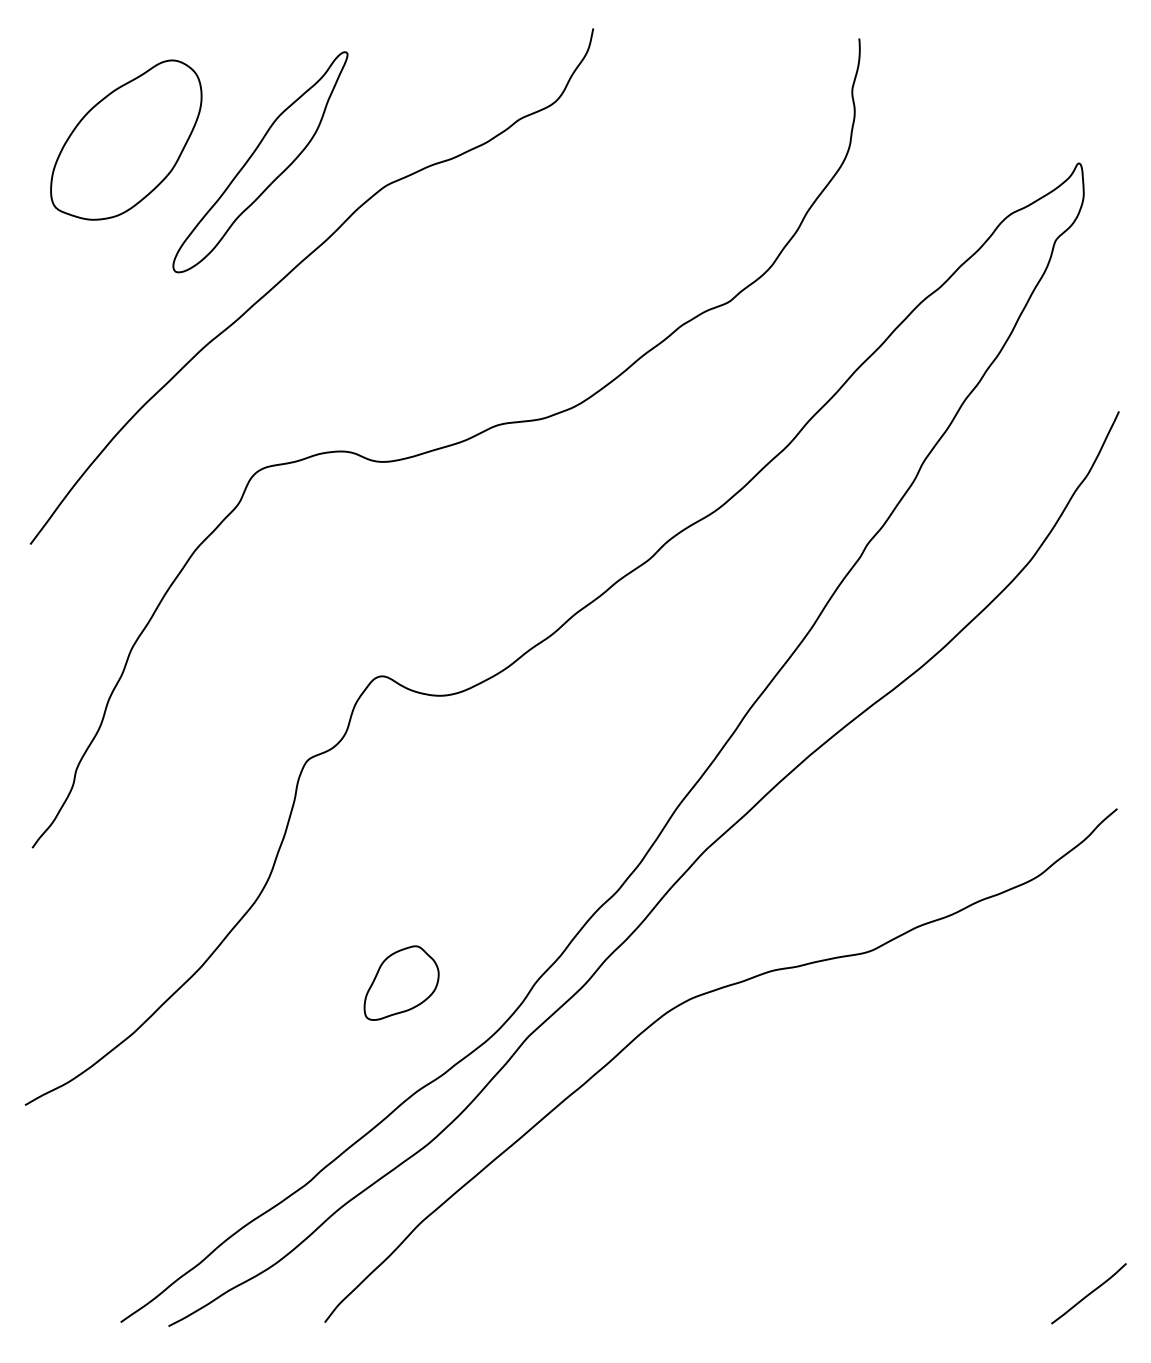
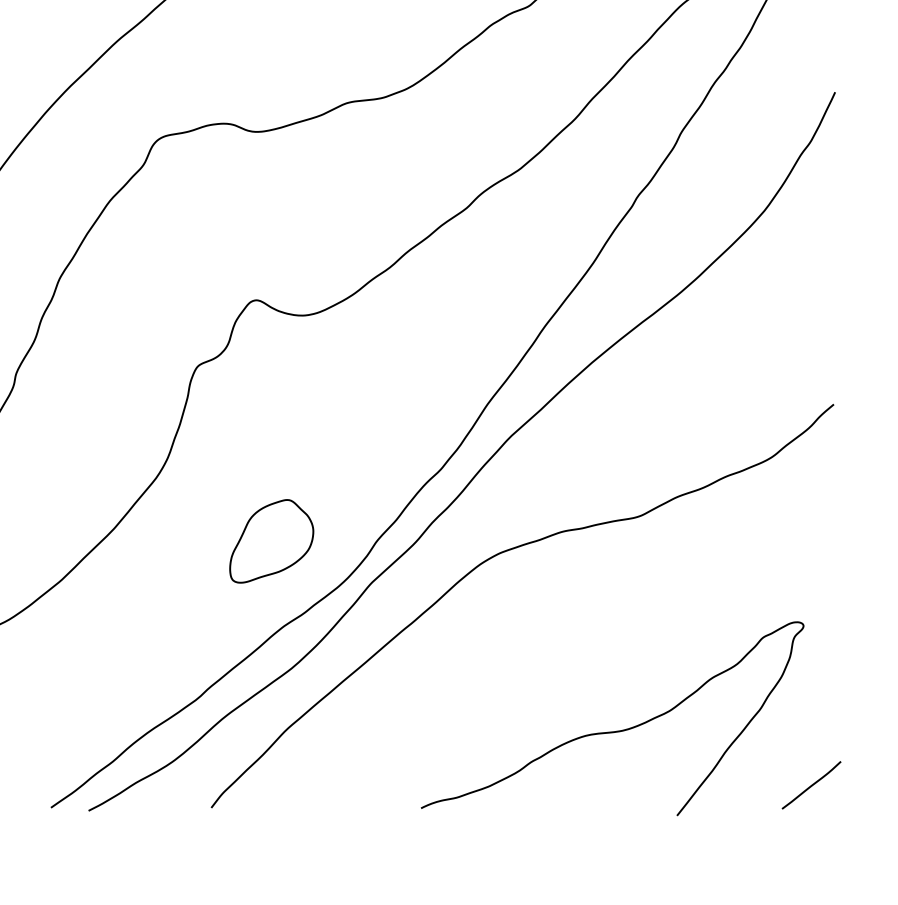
part: (401, 982) -> (271, 540), size x1.43
curve: (839, 1224) -> (615, 730), added

